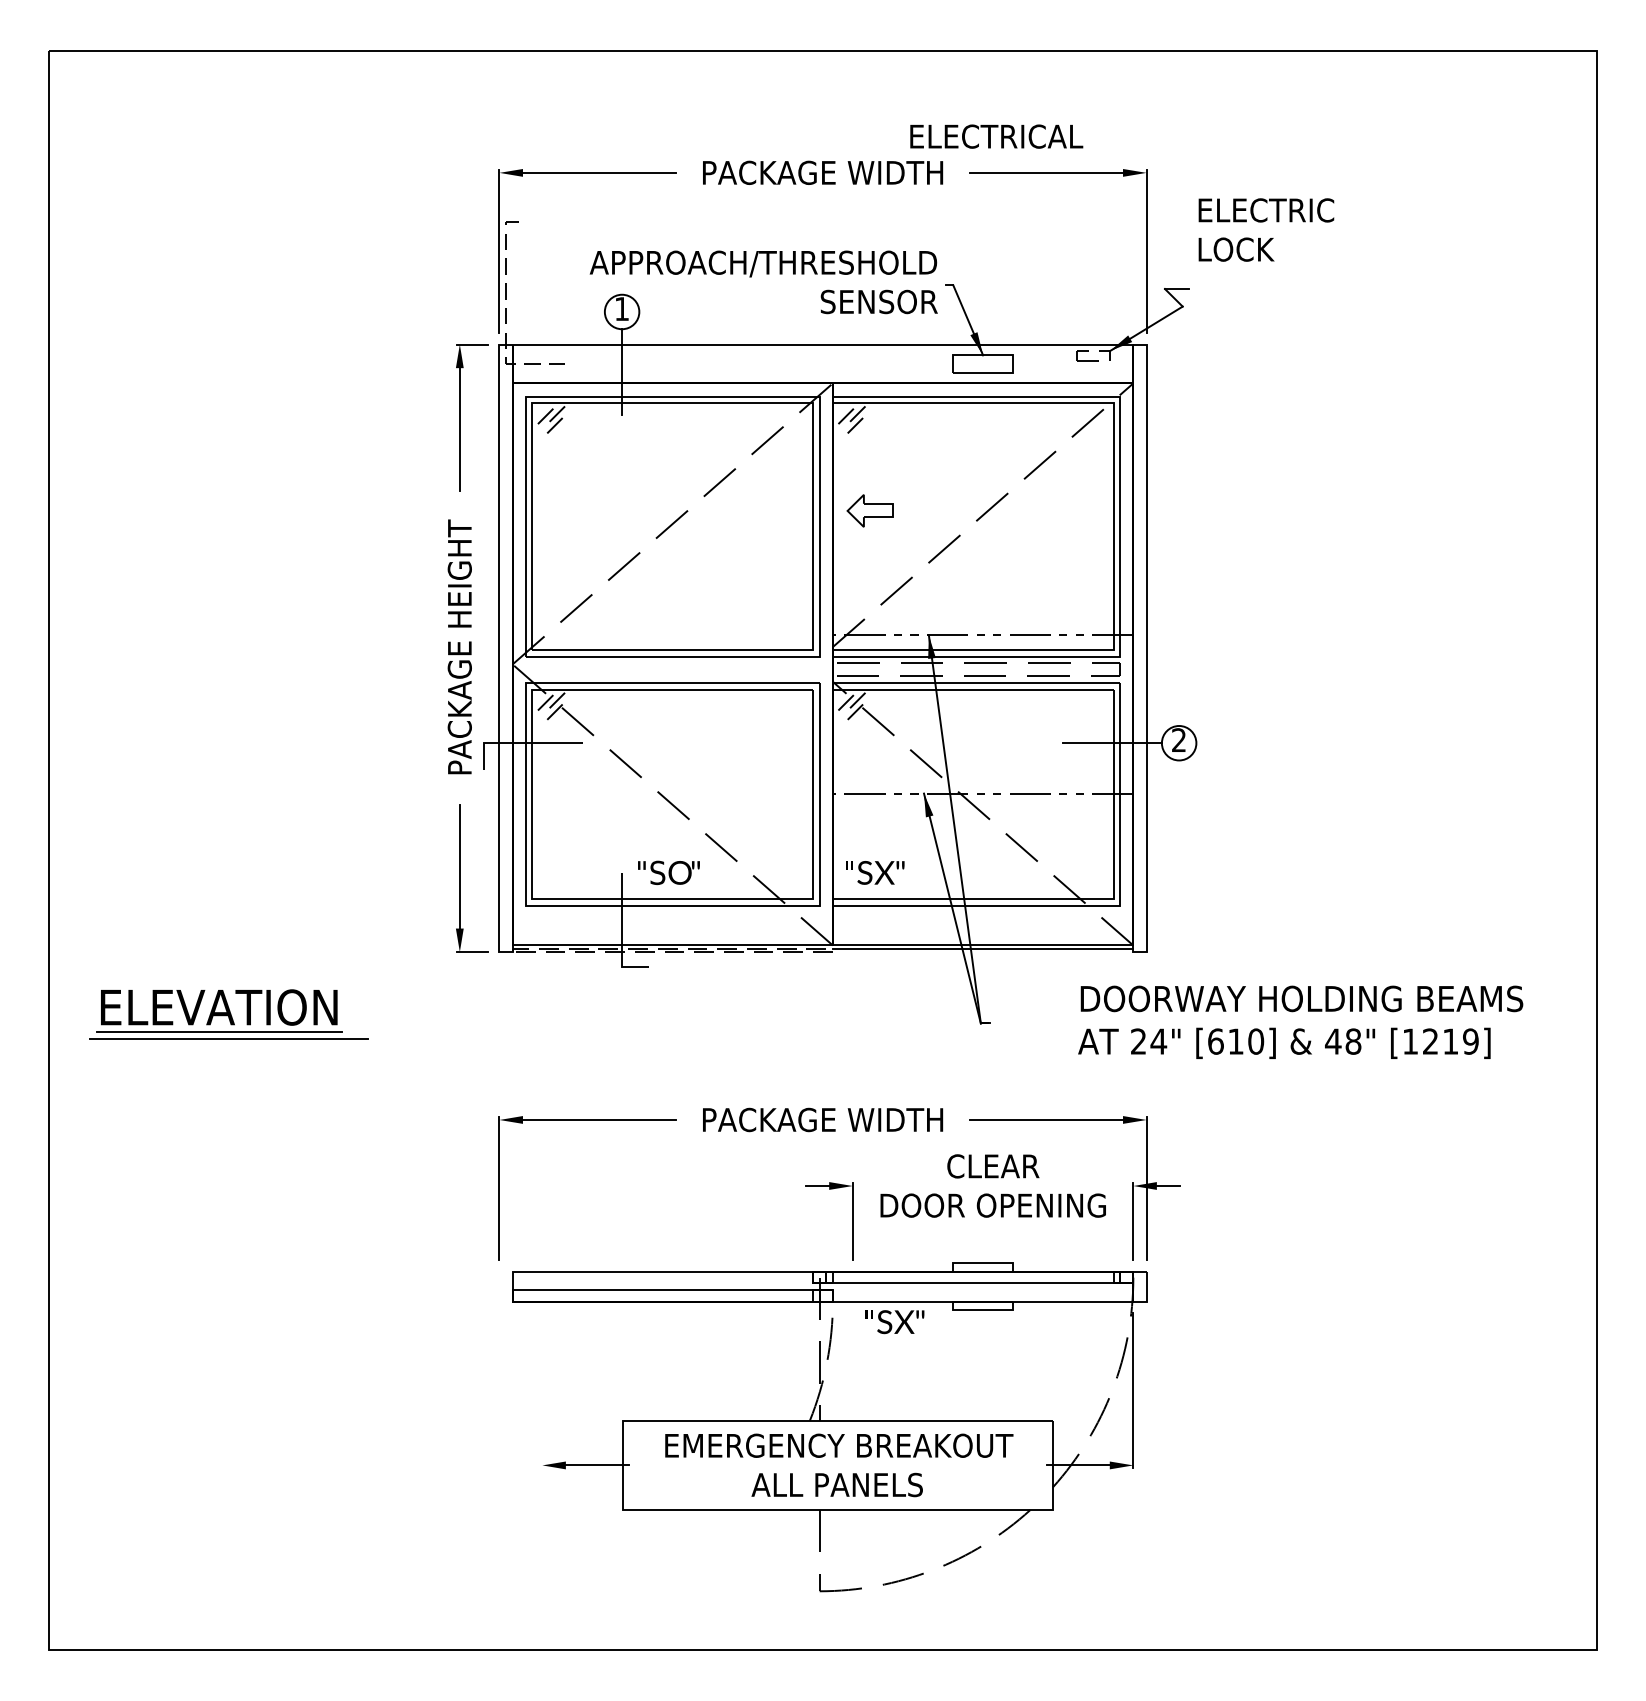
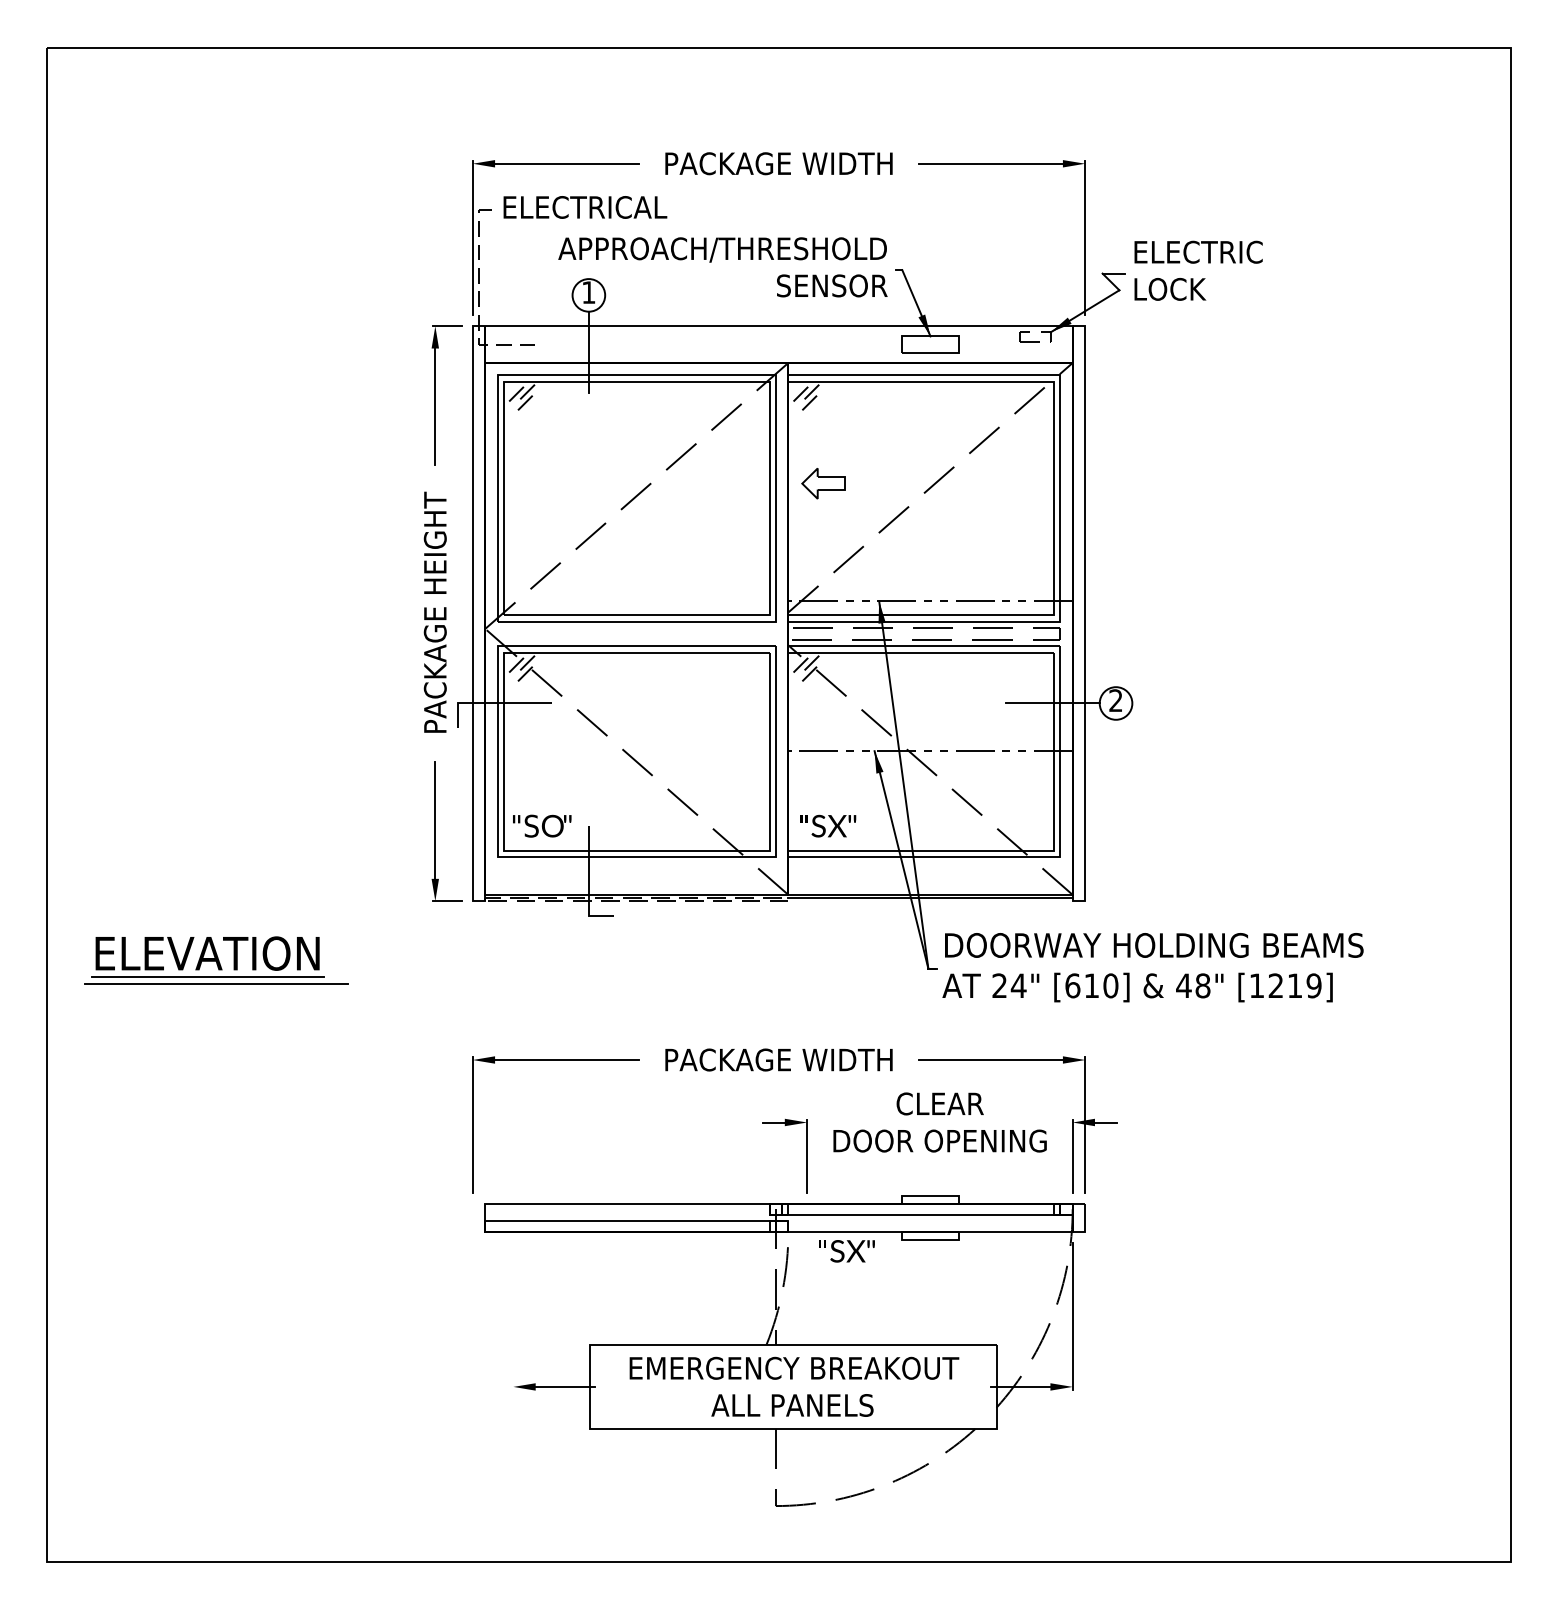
text: (996, 136) -> (585, 207), moved
text: (1266, 229) -> (1198, 270), moved
text: (669, 872) -> (542, 825), moved
text: (1300, 1022) -> (1152, 967), moved

